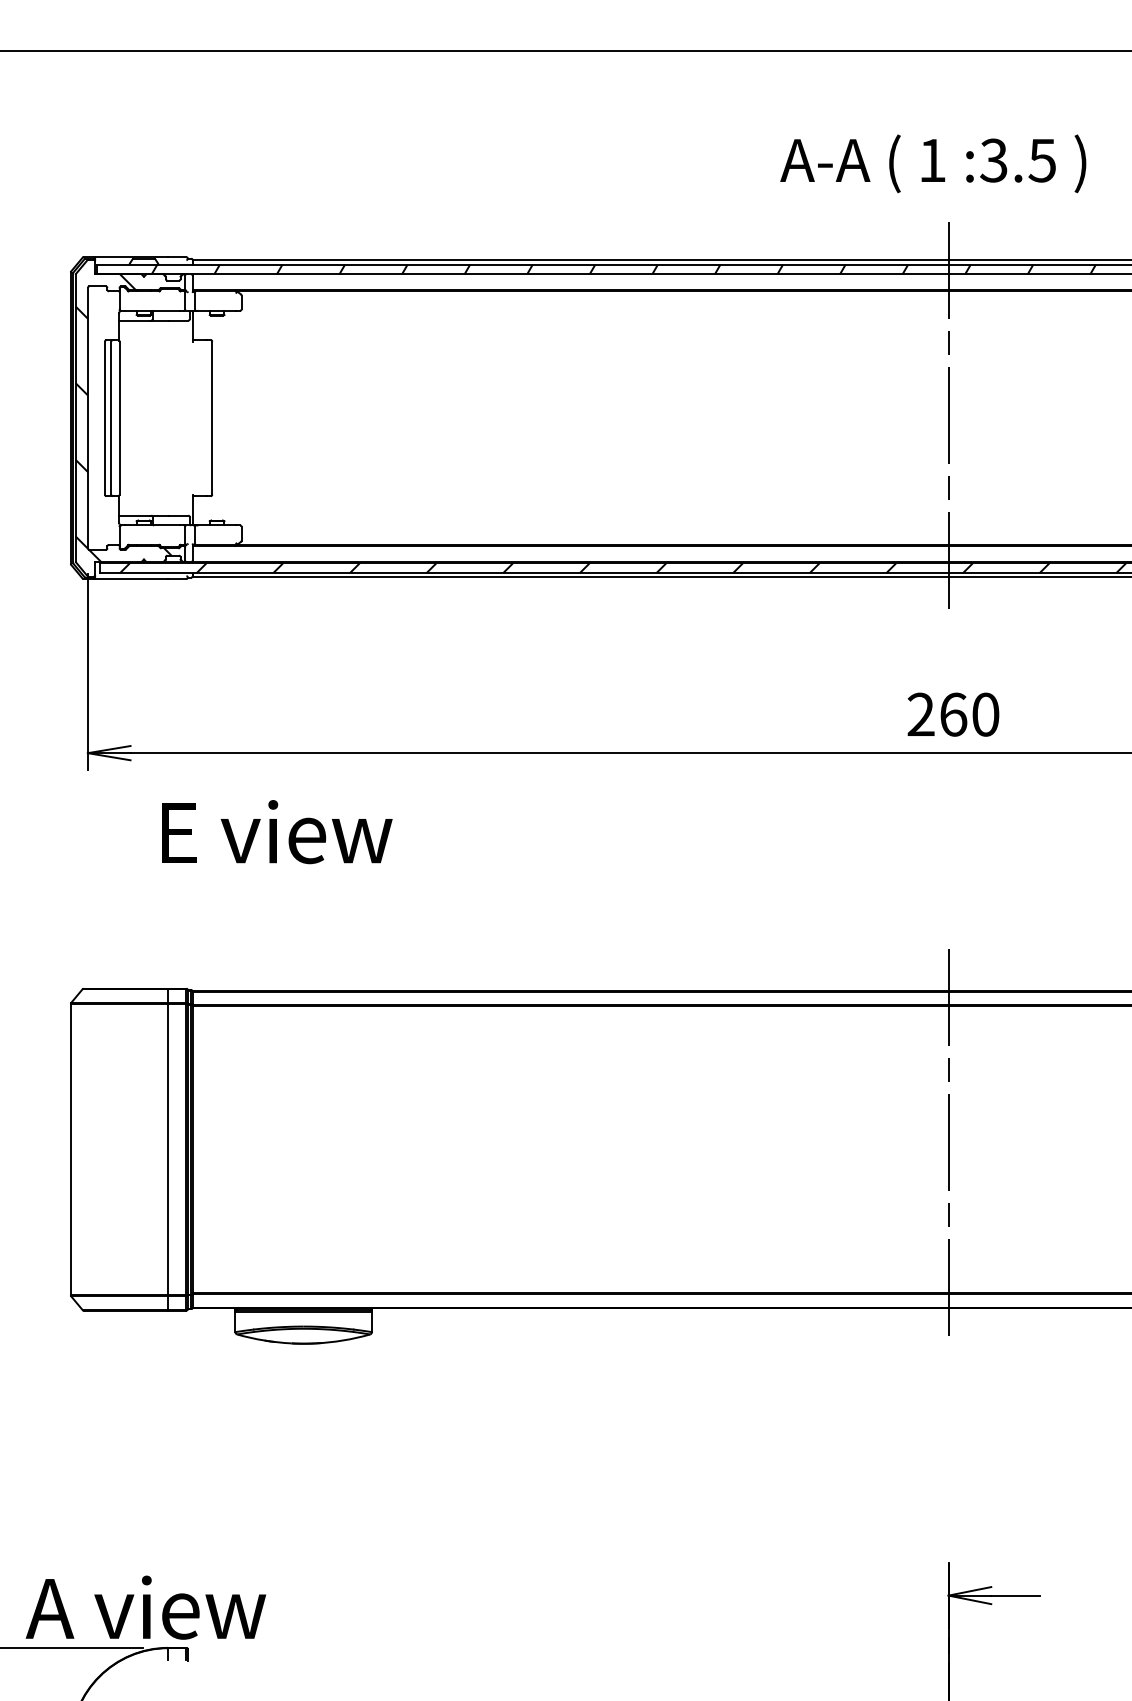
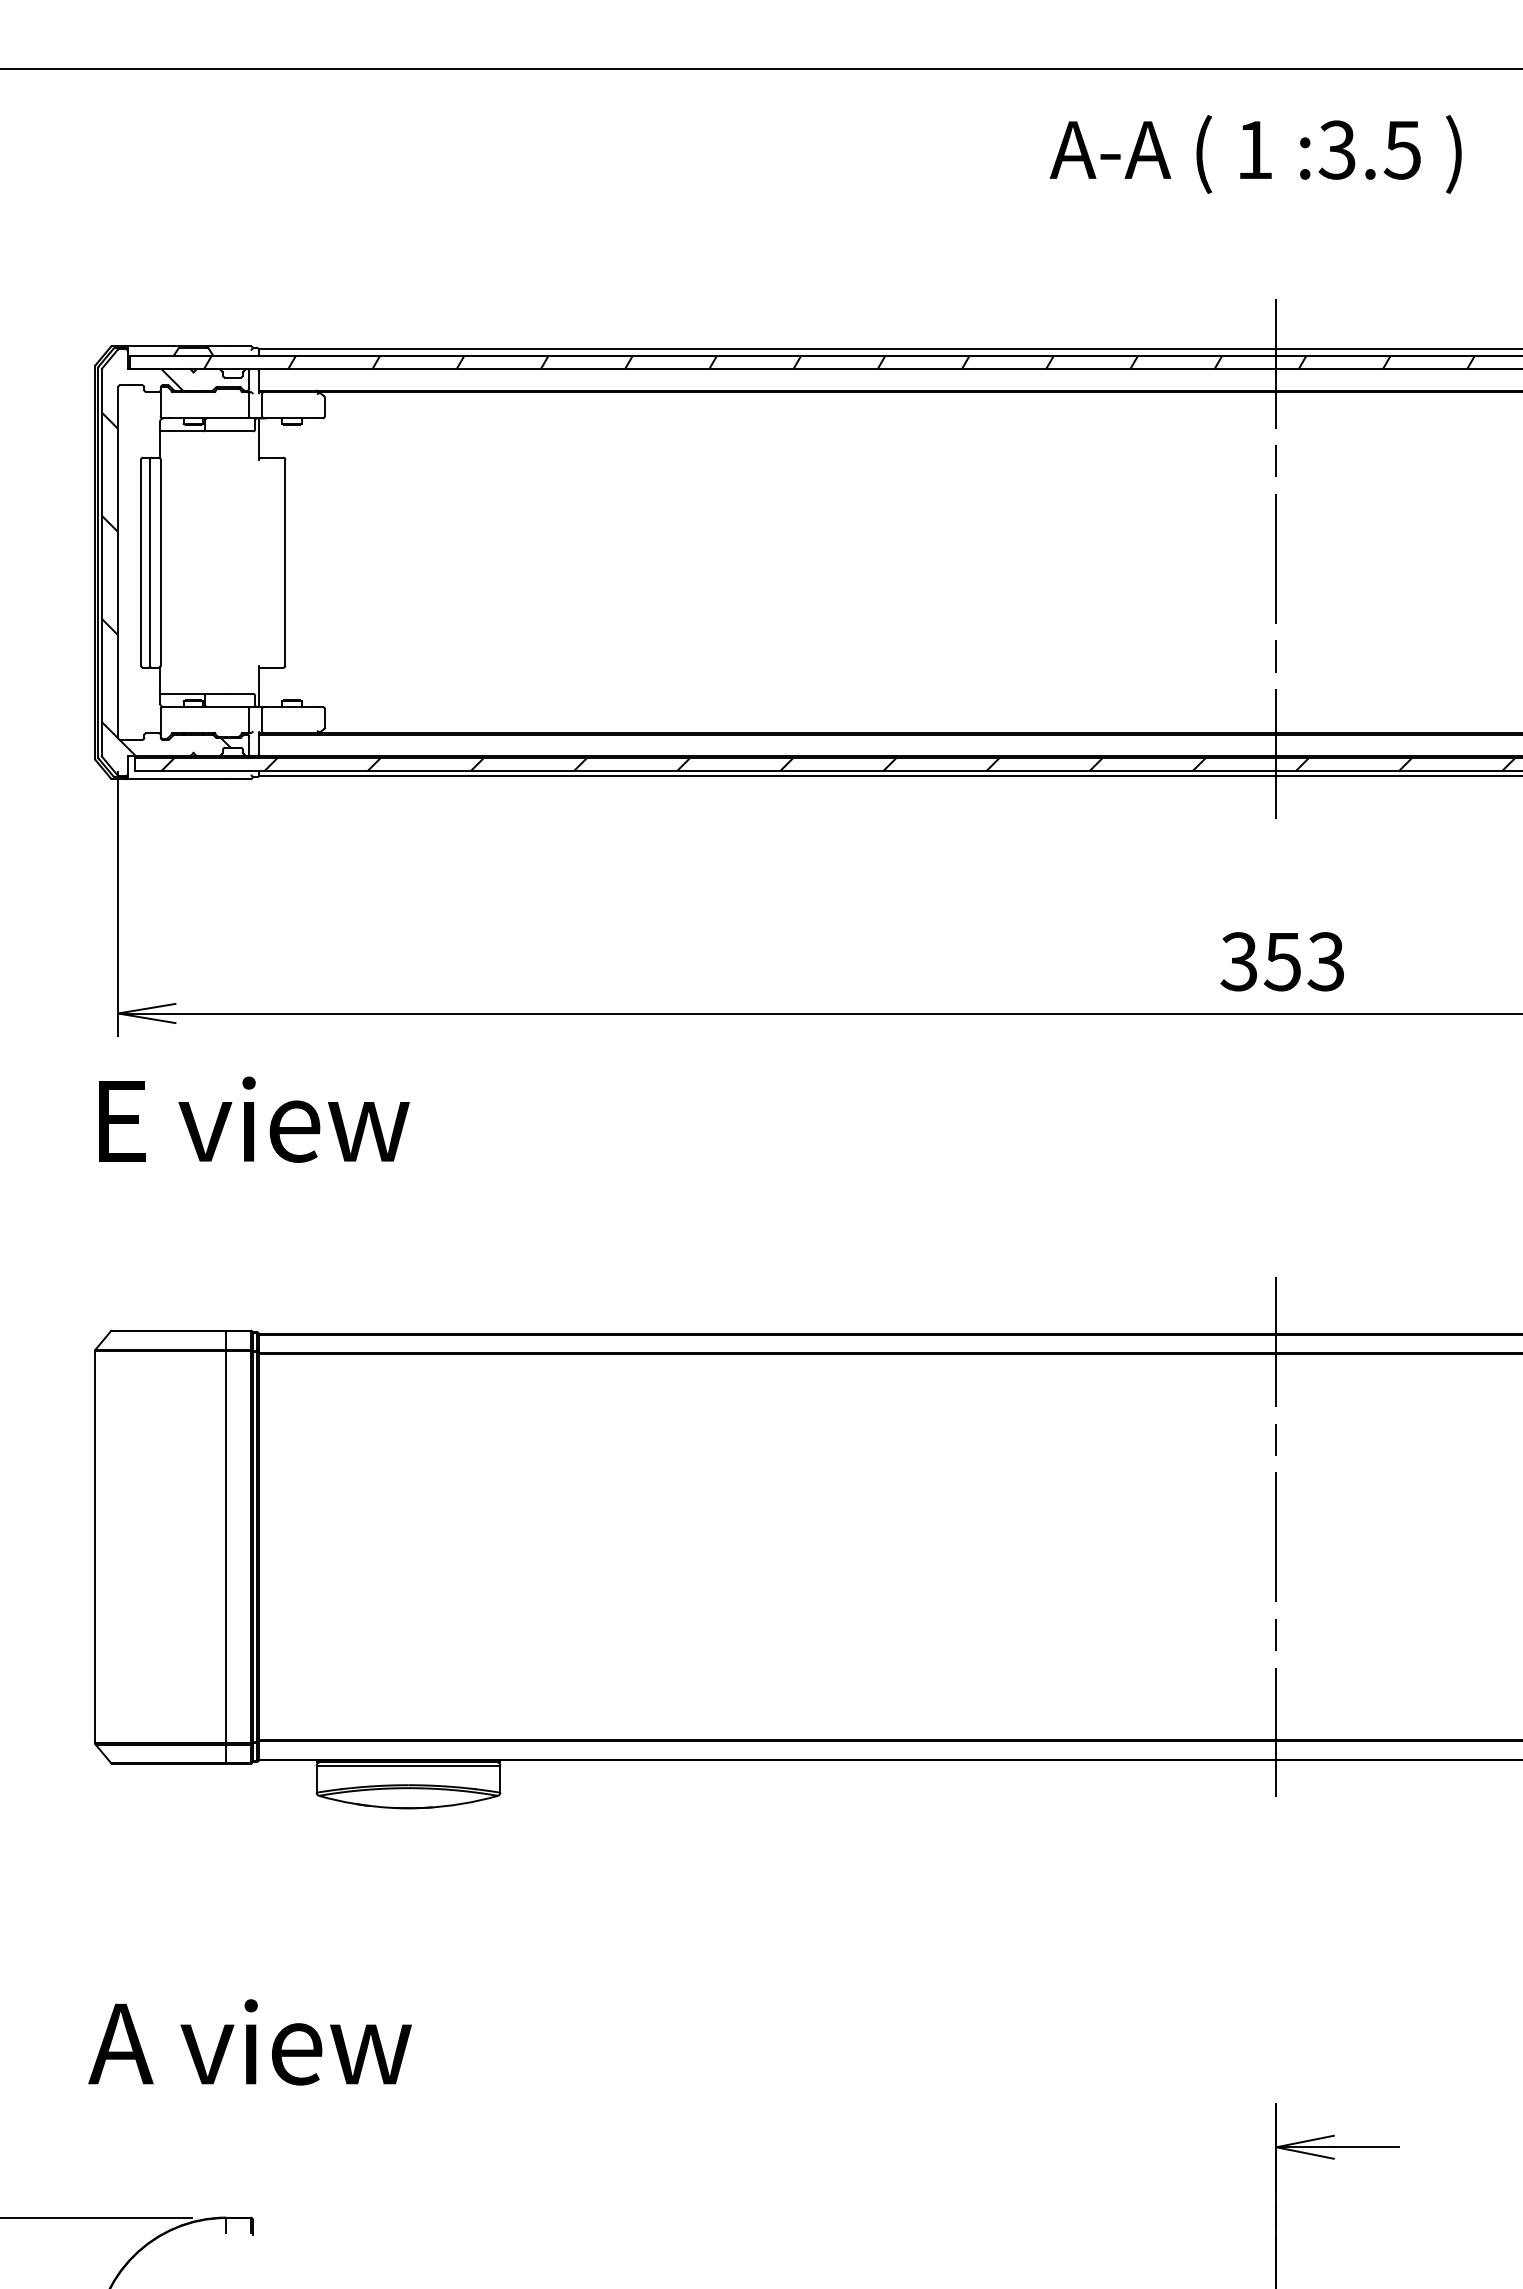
text: (933, 163) -> (1256, 153), moved
text: (953, 714) -> (1282, 961), 260 -> 353
text: (277, 832) -> (254, 1120), moved
text: (145, 1607) -> (249, 2042), moved

